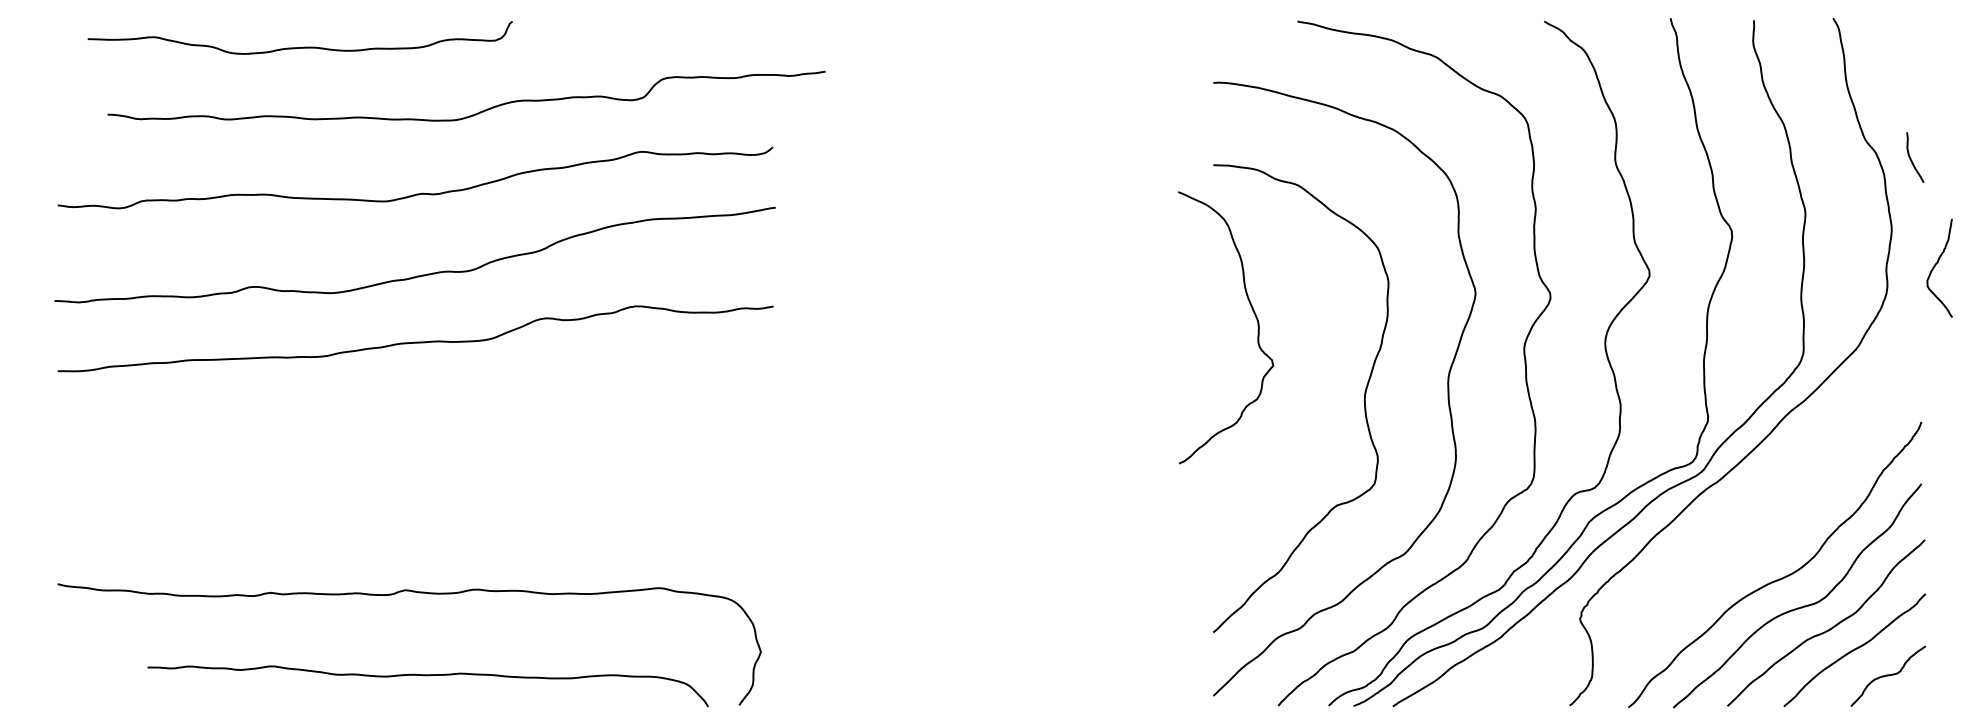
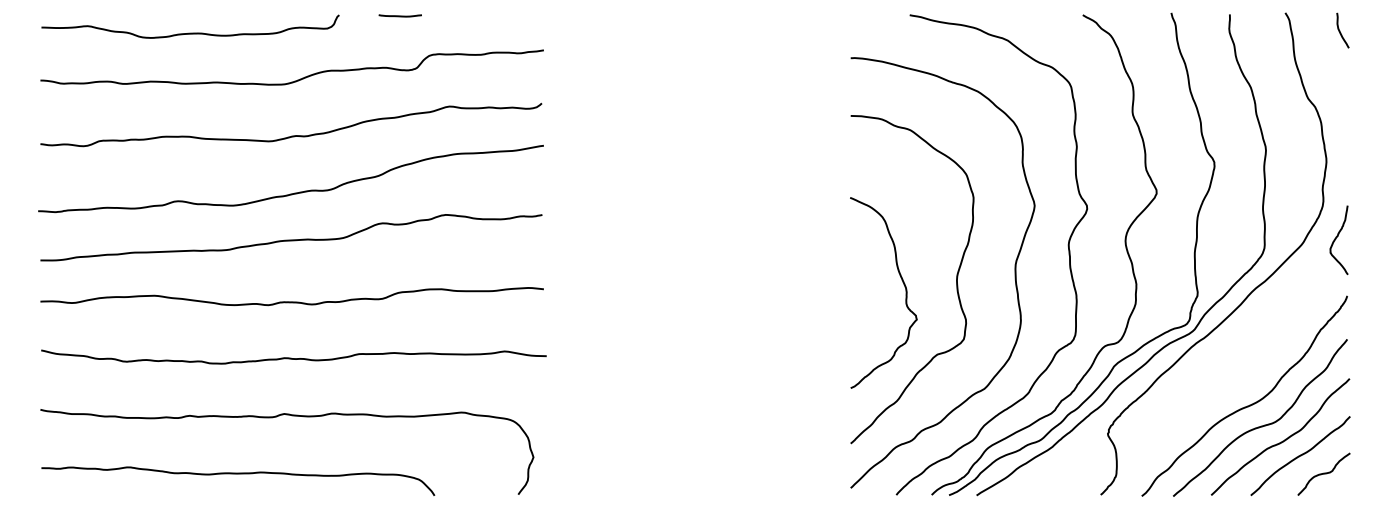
line: (569, 21) -> (399, 15), added
curve: (300, 46) -> (190, 32), moved
curve: (469, 114) -> (294, 80), moved
curve: (1911, 157) -> (1340, 30), moved
curve: (1936, 267) -> (1336, 239), moved
curve: (1252, 312) -> (902, 282), moved
curve: (415, 429) -> (291, 301), added
curve: (418, 511) -> (293, 358), added
curve: (428, 676) -> (238, 474), moved

